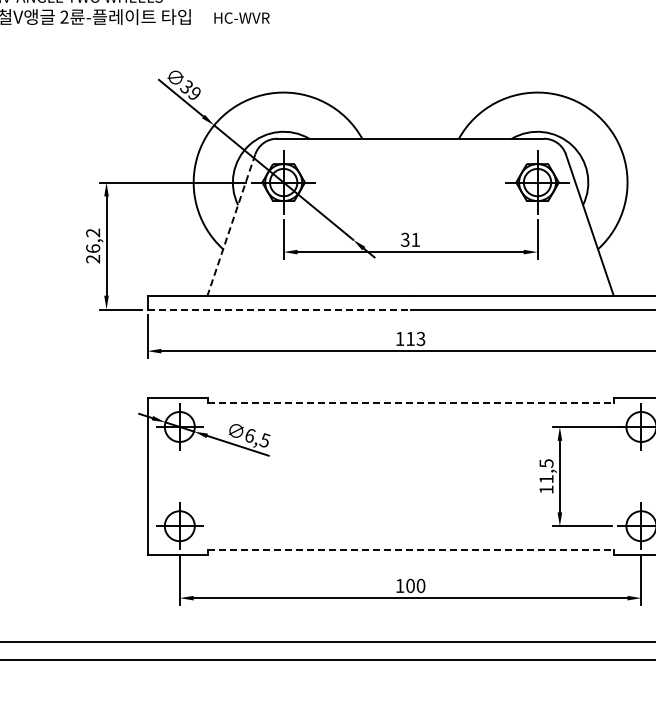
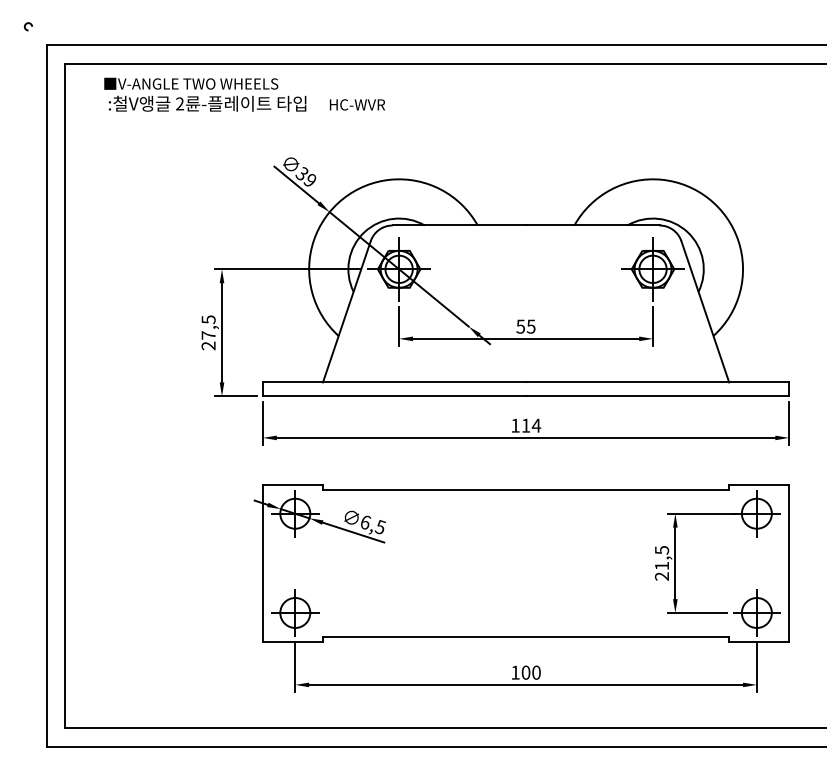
line: (231, 224) -> (346, 311), dashed -> solid
text: (410, 239) -> (525, 326), 31 -> 55
text: (93, 240) -> (208, 327), 26,2 -> 27,5
line: (279, 309) -> (394, 396), dashed -> solid
text: (421, 338) -> (536, 425), 113 -> 114
line: (411, 402) -> (526, 489), dashed -> solid
text: (546, 489) -> (661, 576), 11,5 -> 21,5
line: (411, 550) -> (526, 637), dashed -> solid

